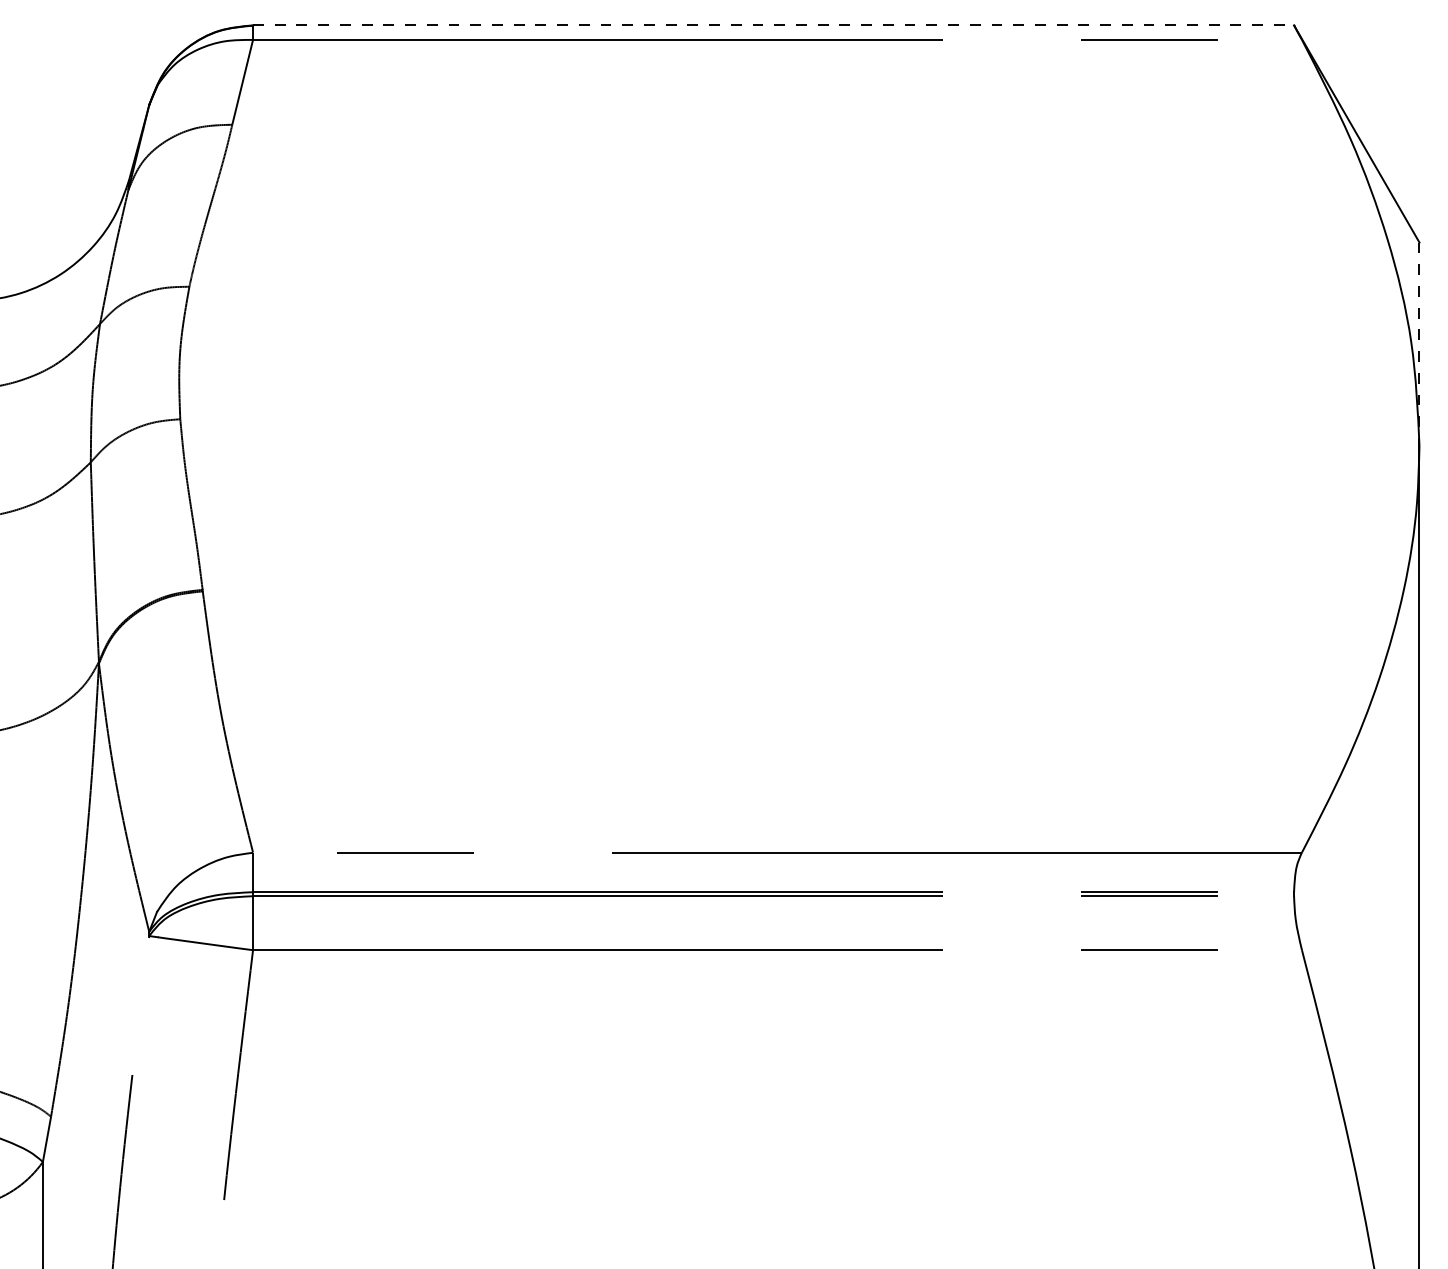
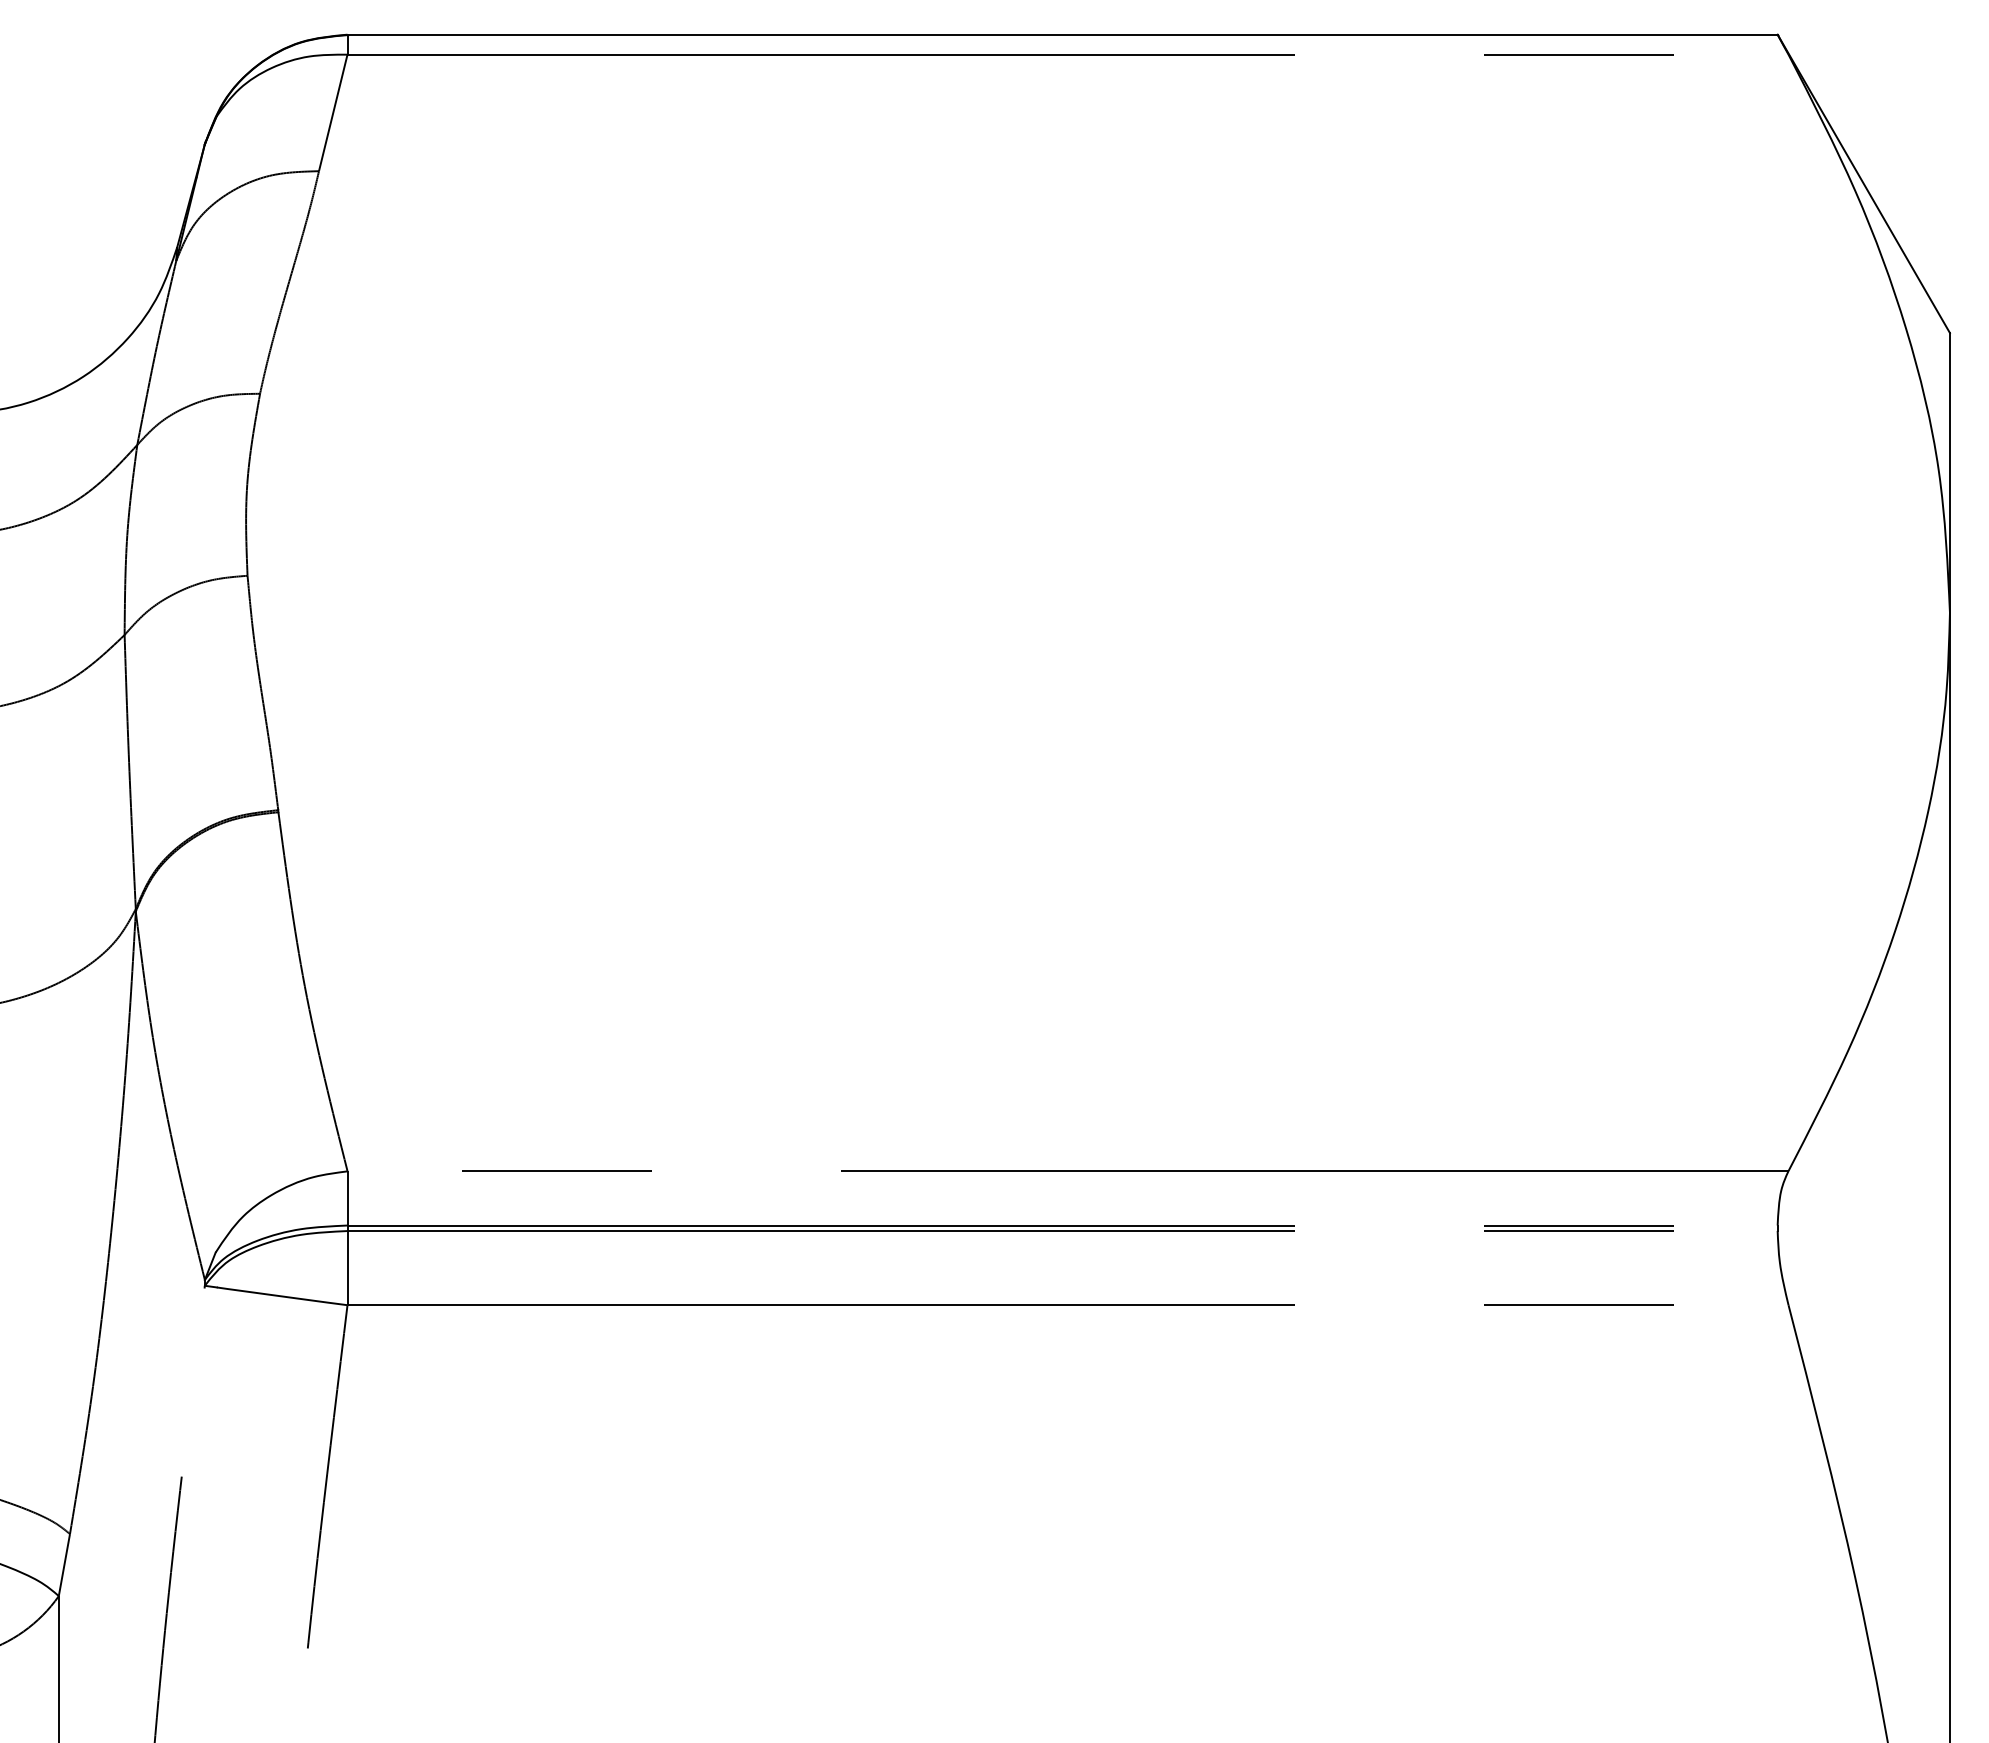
line: (774, 25) -> (1063, 34), dashed -> solid
line: (1419, 344) -> (1949, 472), dashed -> solid

